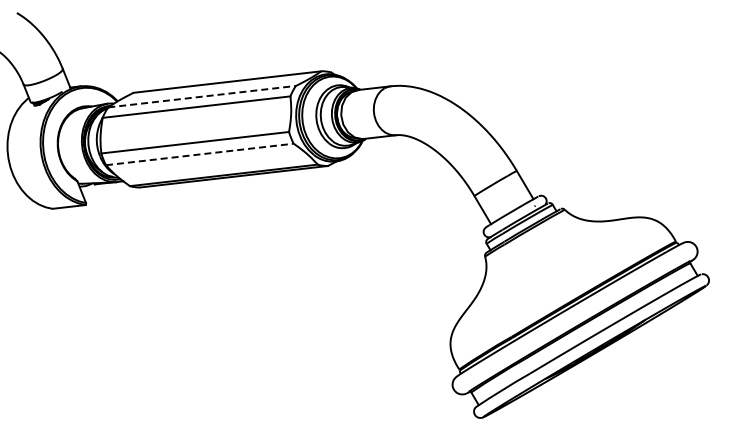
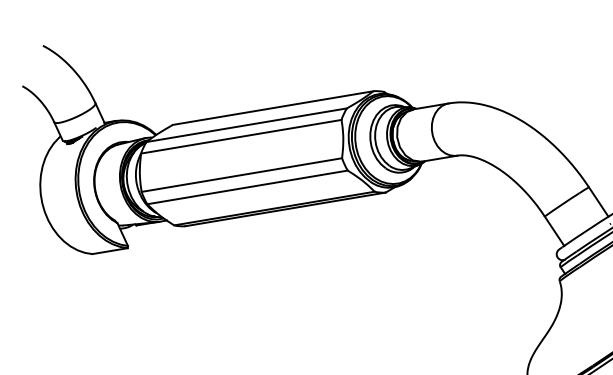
line: (202, 96) -> (247, 125), dashed -> solid
line: (200, 154) -> (248, 187), dashed -> solid

